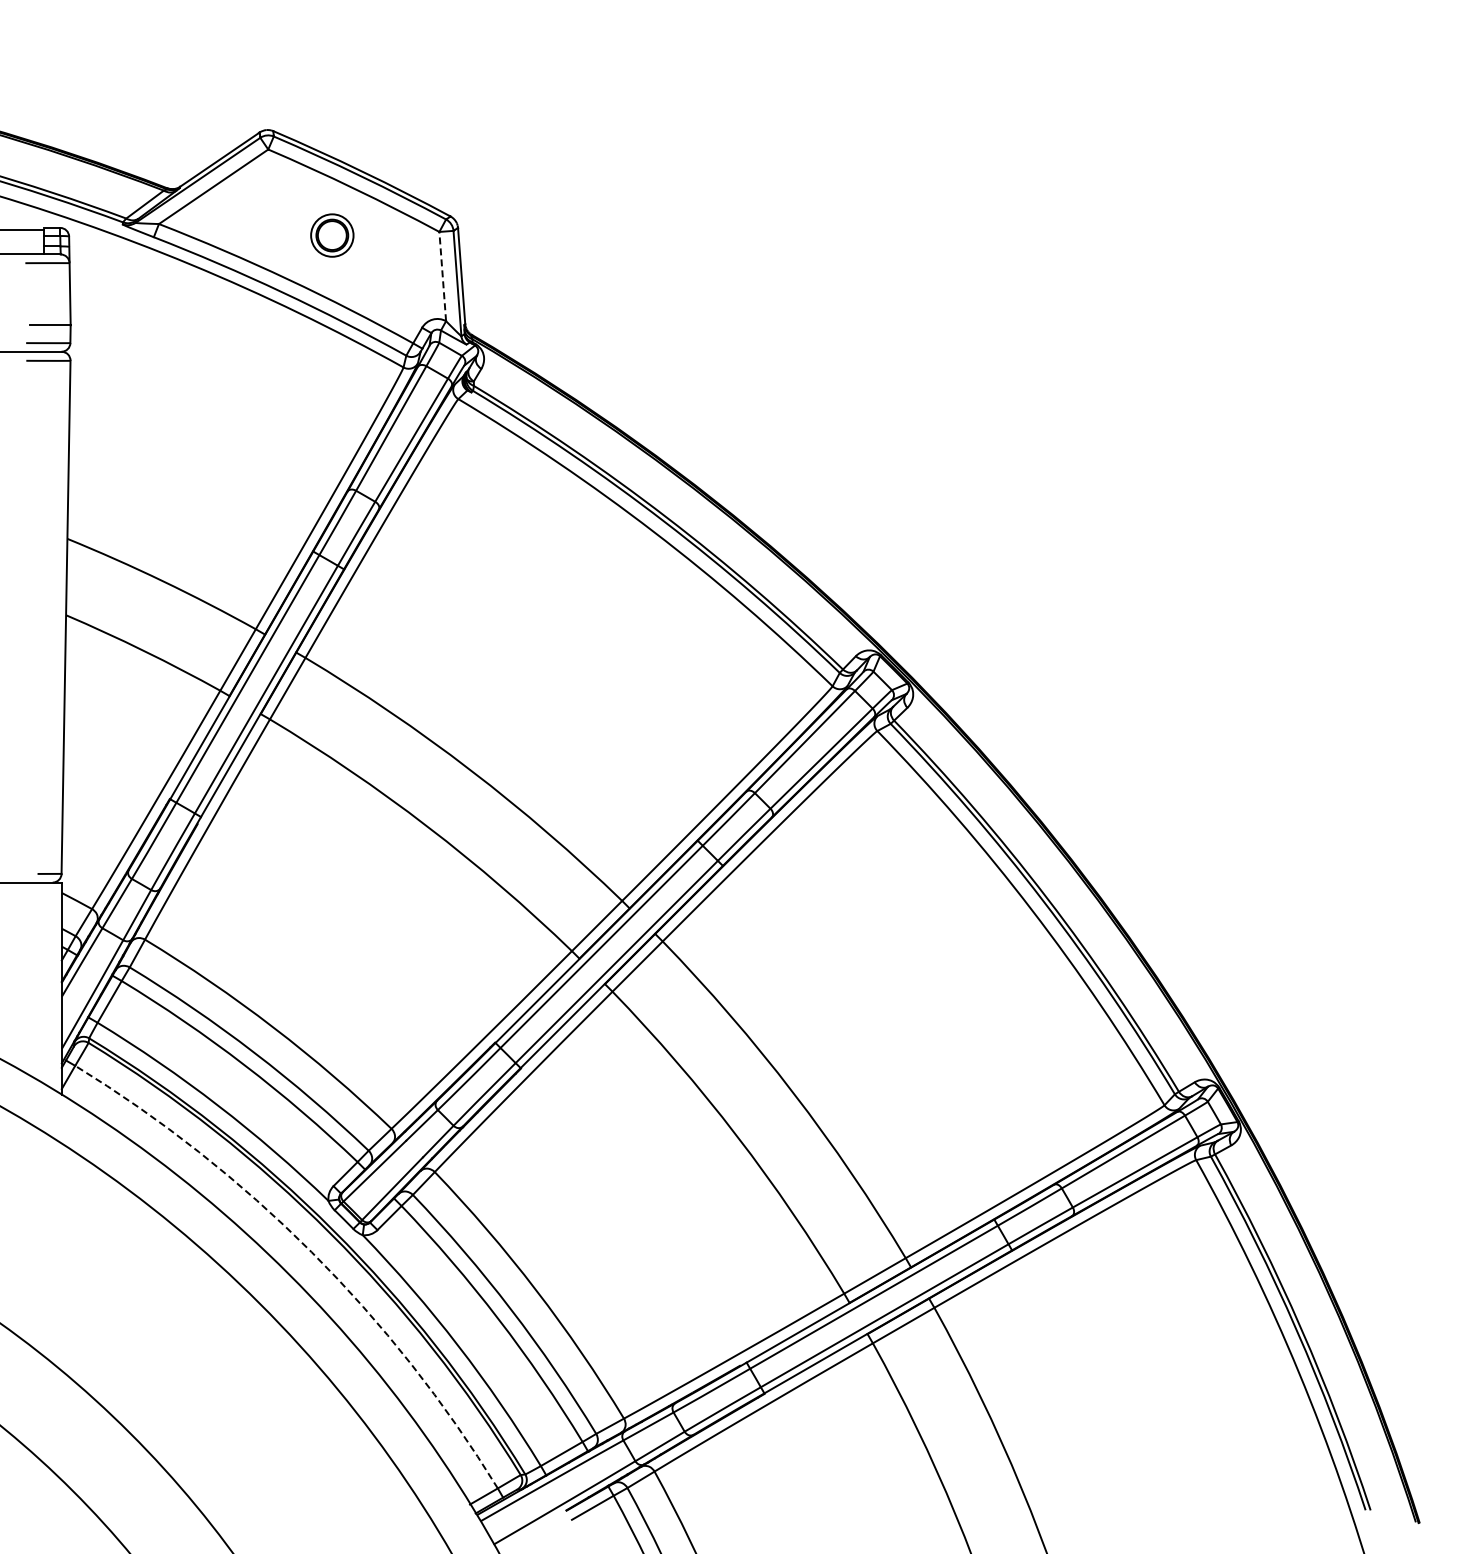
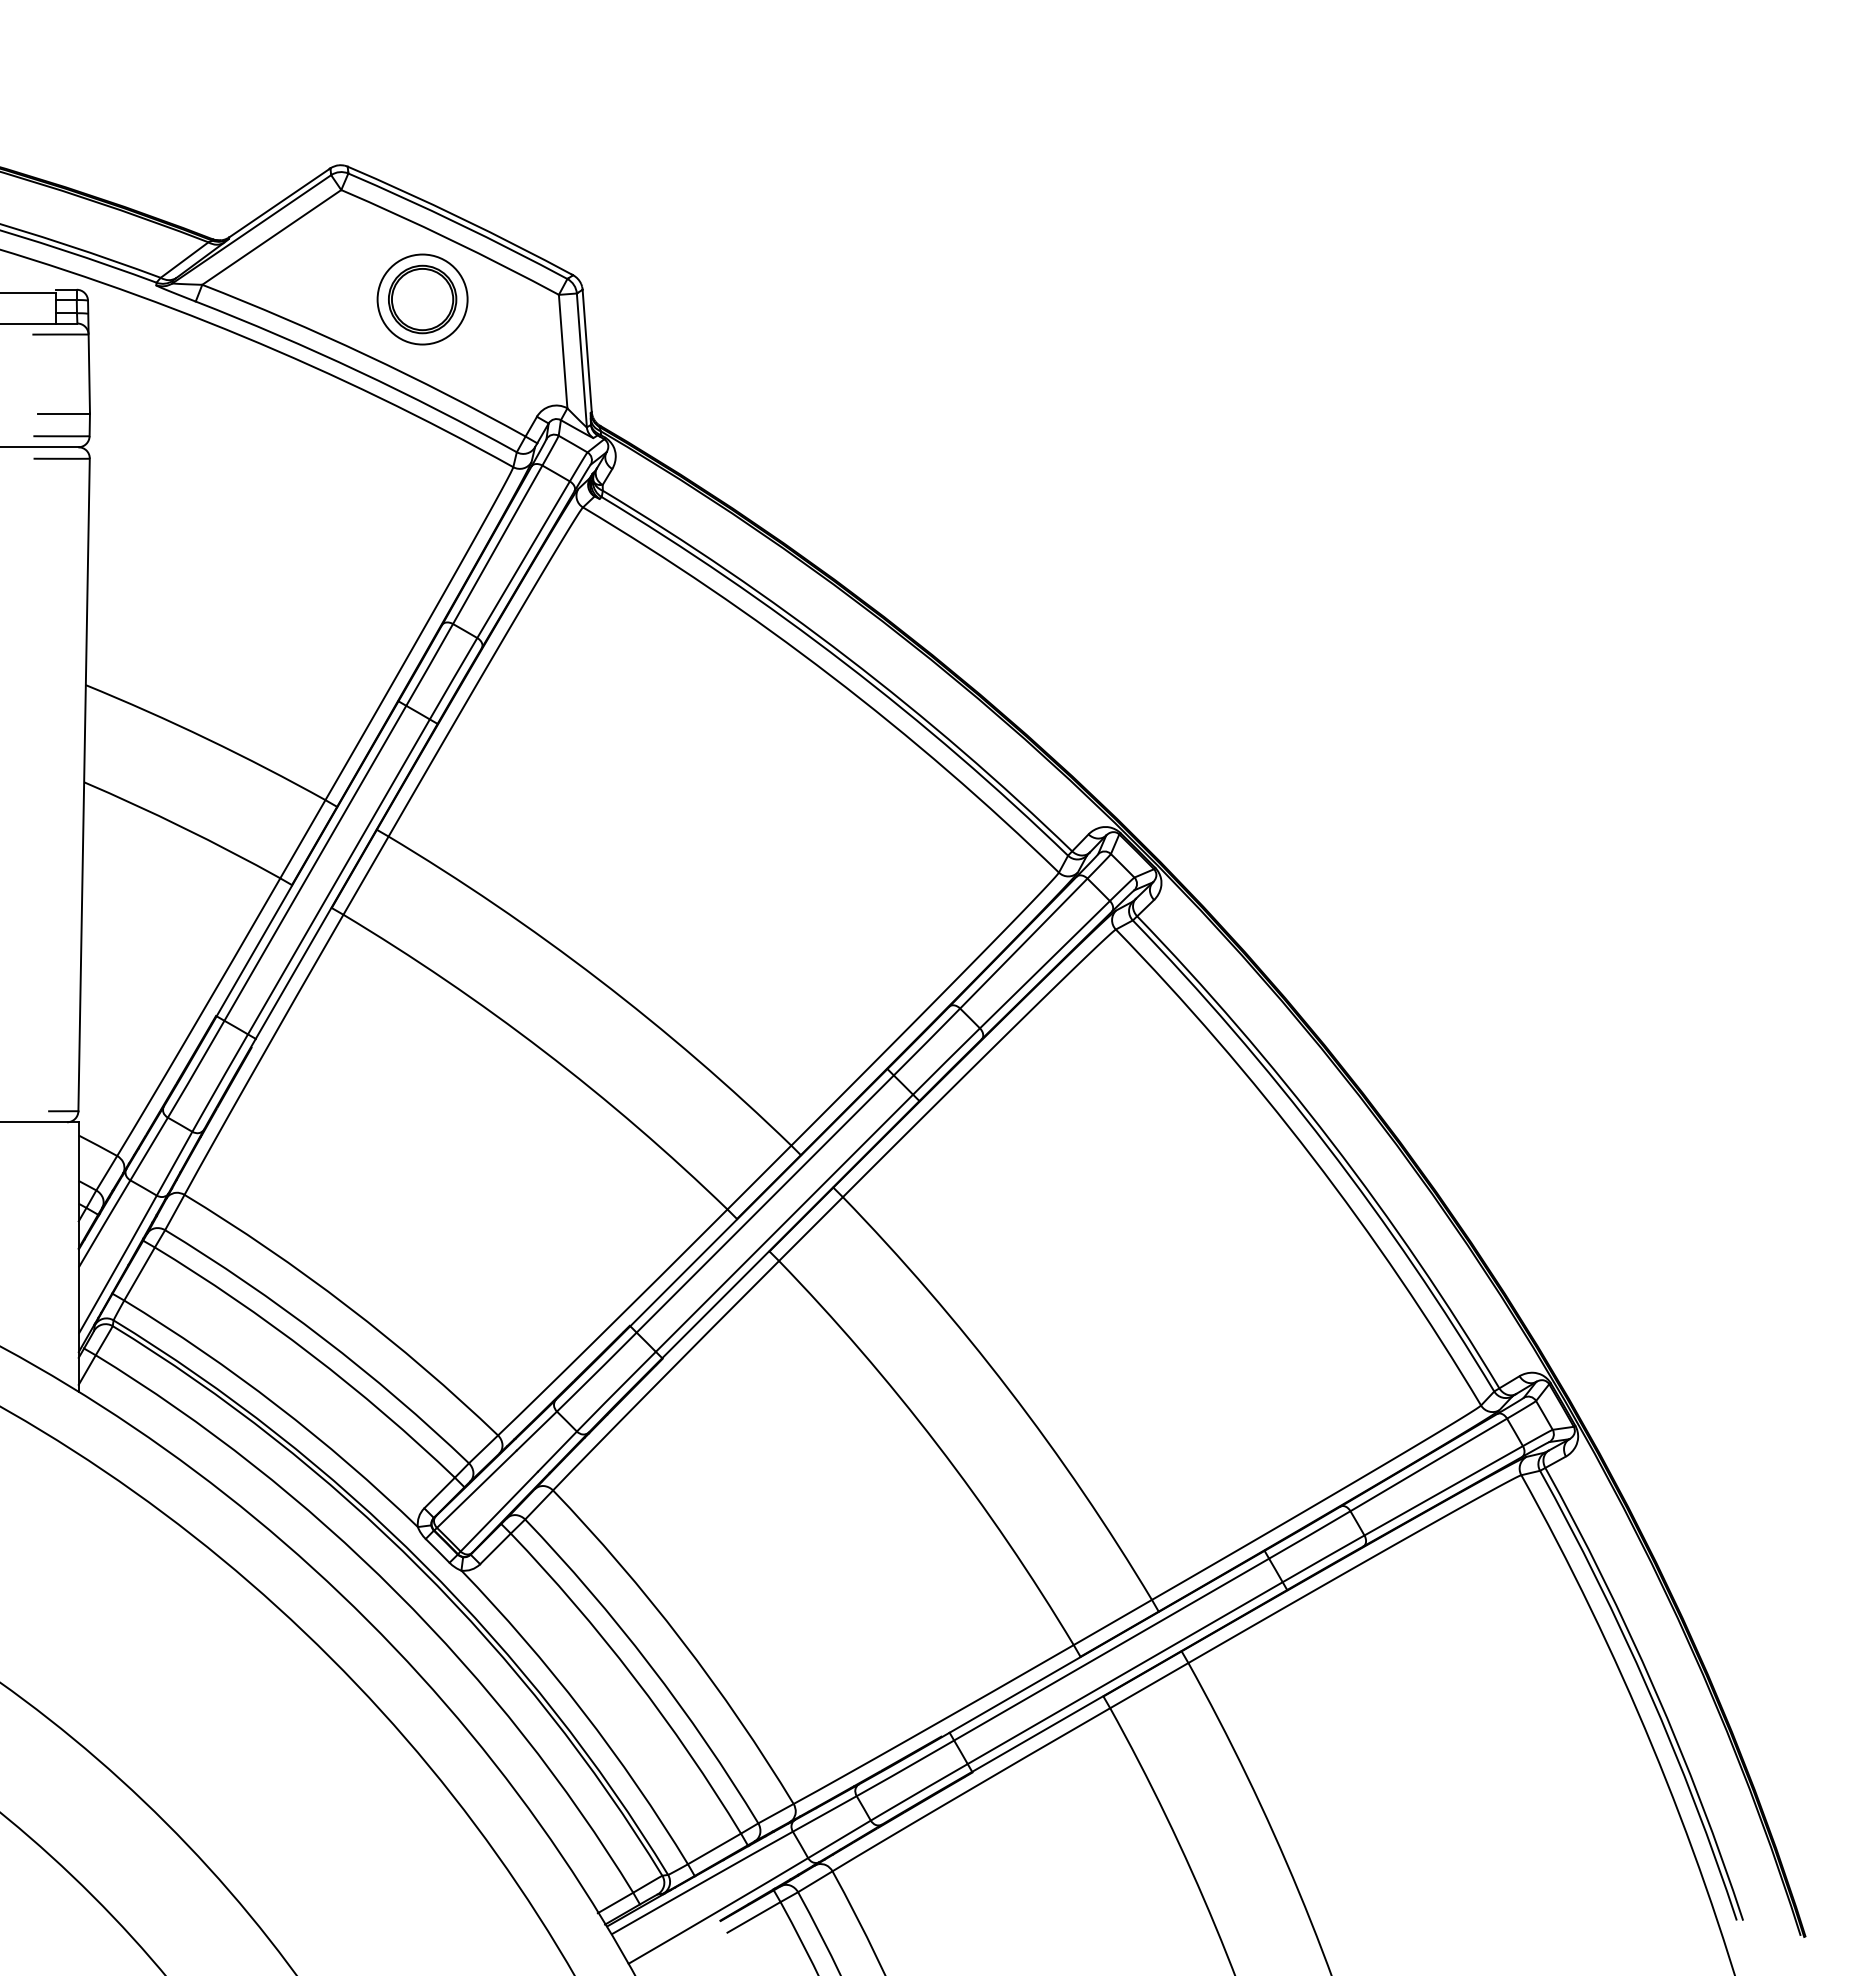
part: (332, 235) -> (422, 299), size x1.67
line: (442, 276) -> (562, 351), dashed -> solid
arc: (311, 1252) -> (396, 1592), dashed -> solid

